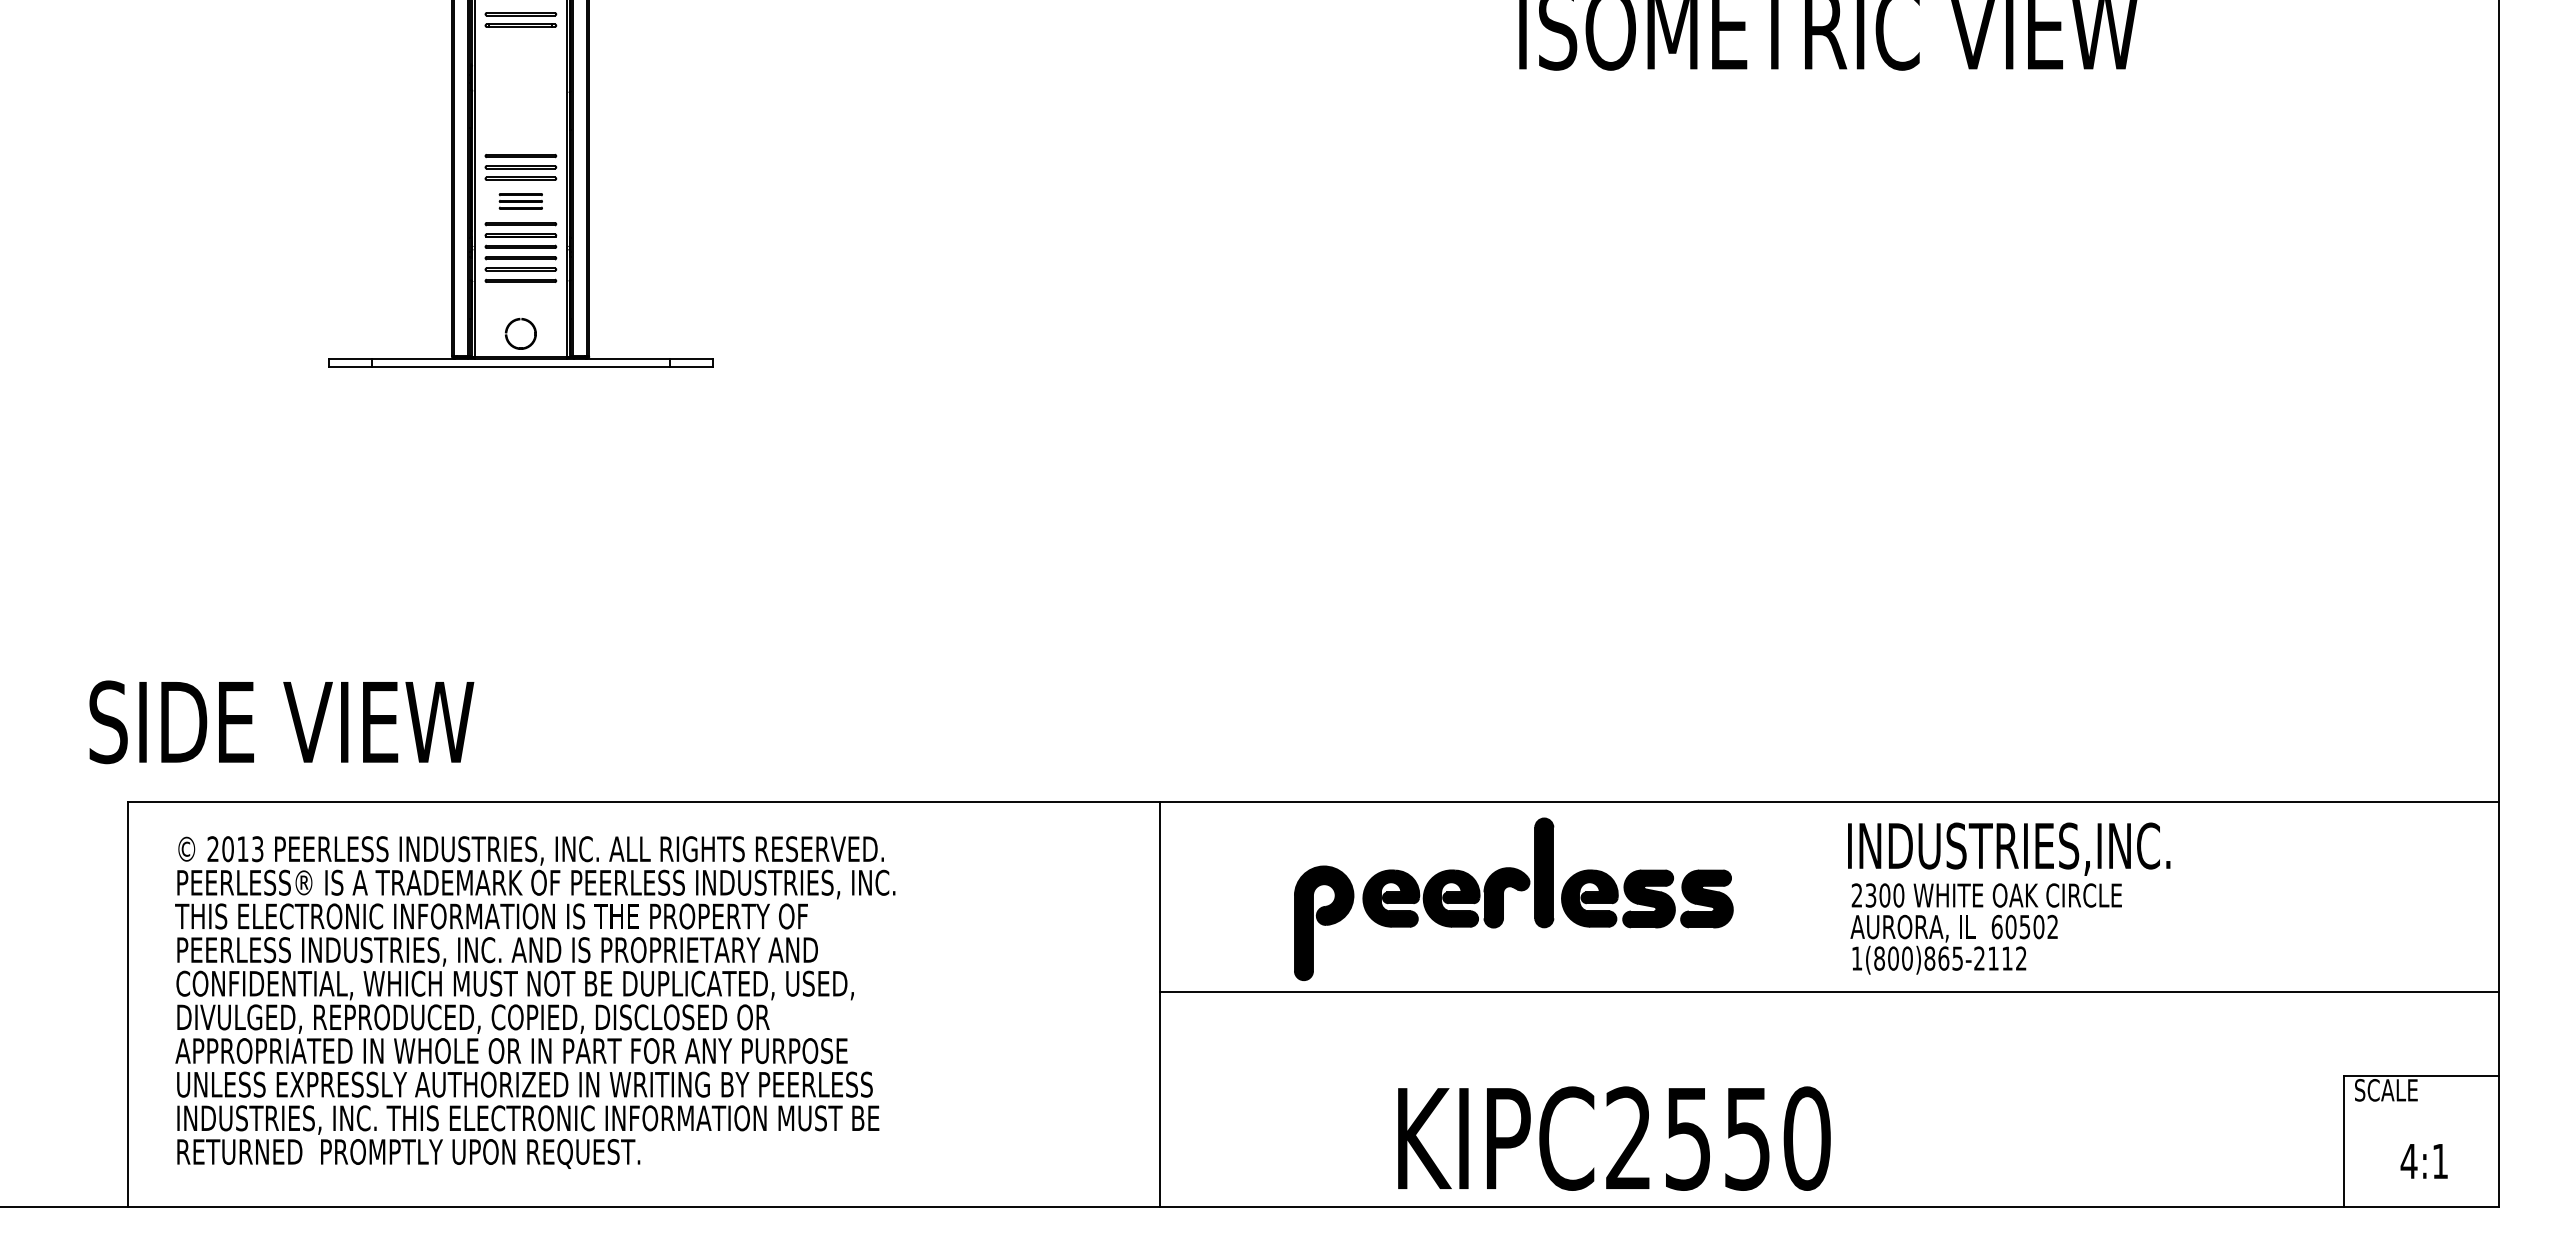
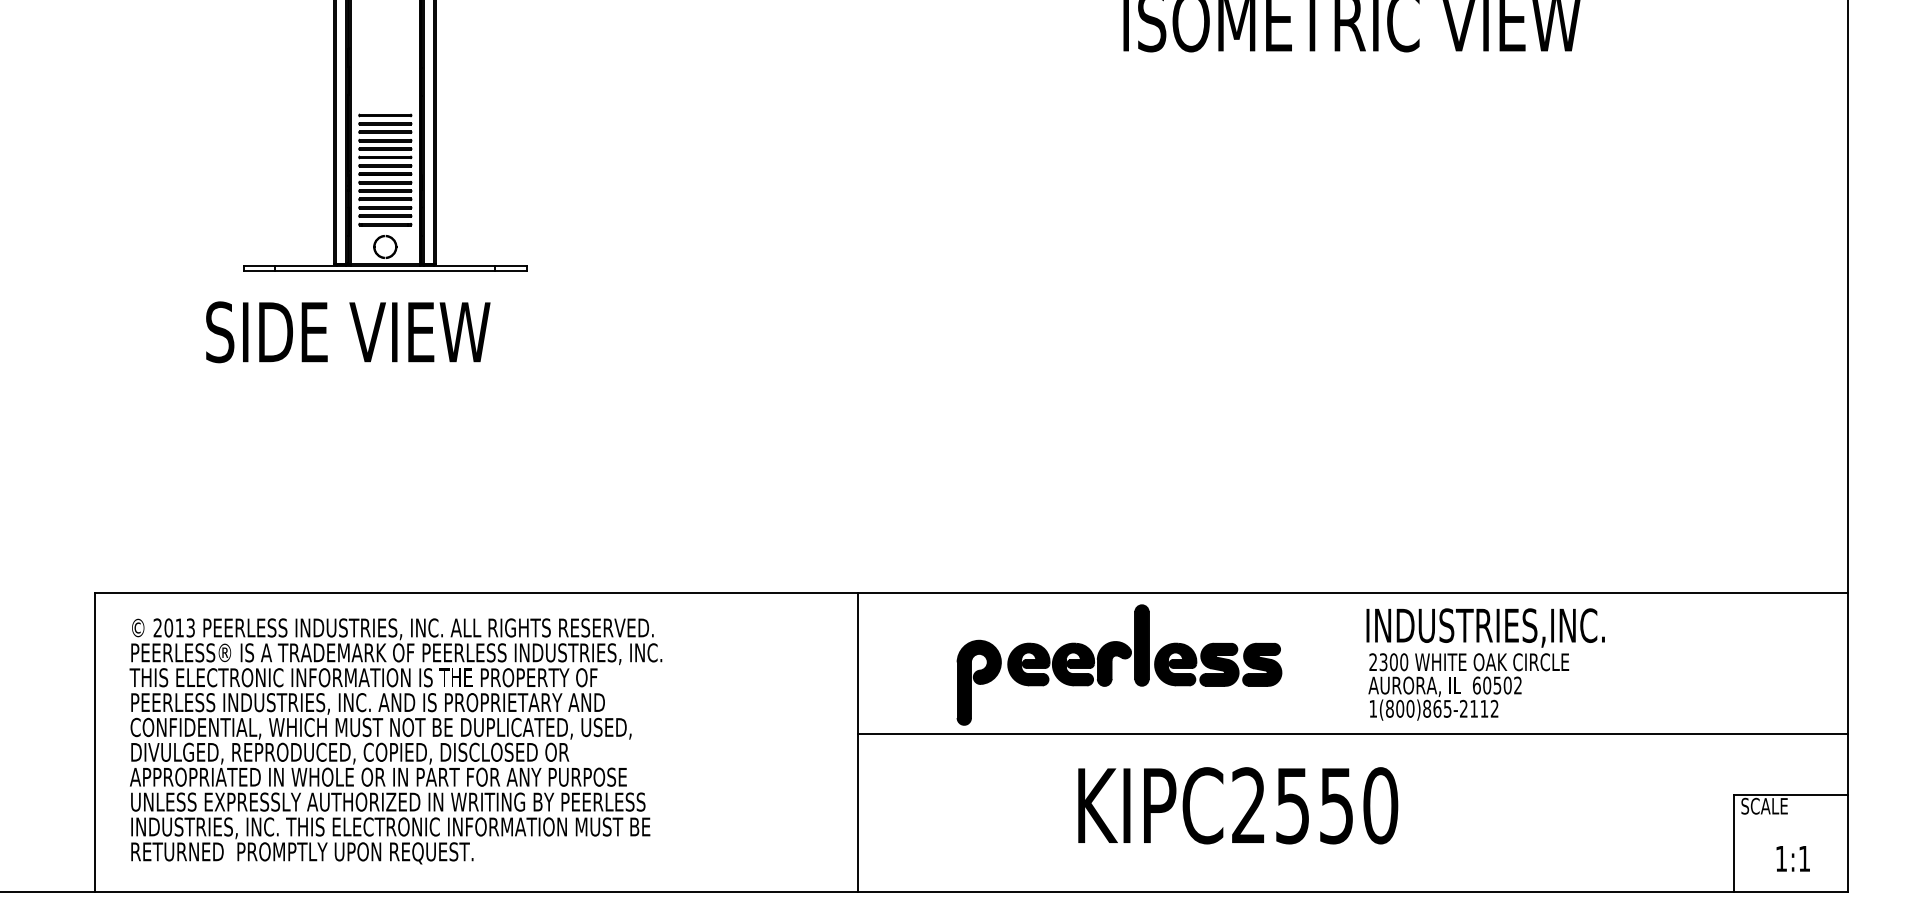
part: (520, 19) -> (385, 220), moved
part: (520, 201) -> (385, 149), size x1.67
text: (281, 722) -> (348, 332), moved
text: (1614, 1138) -> (1238, 805), moved
text: (2408, 1161) -> (1780, 858), 4:1 -> 1:1

